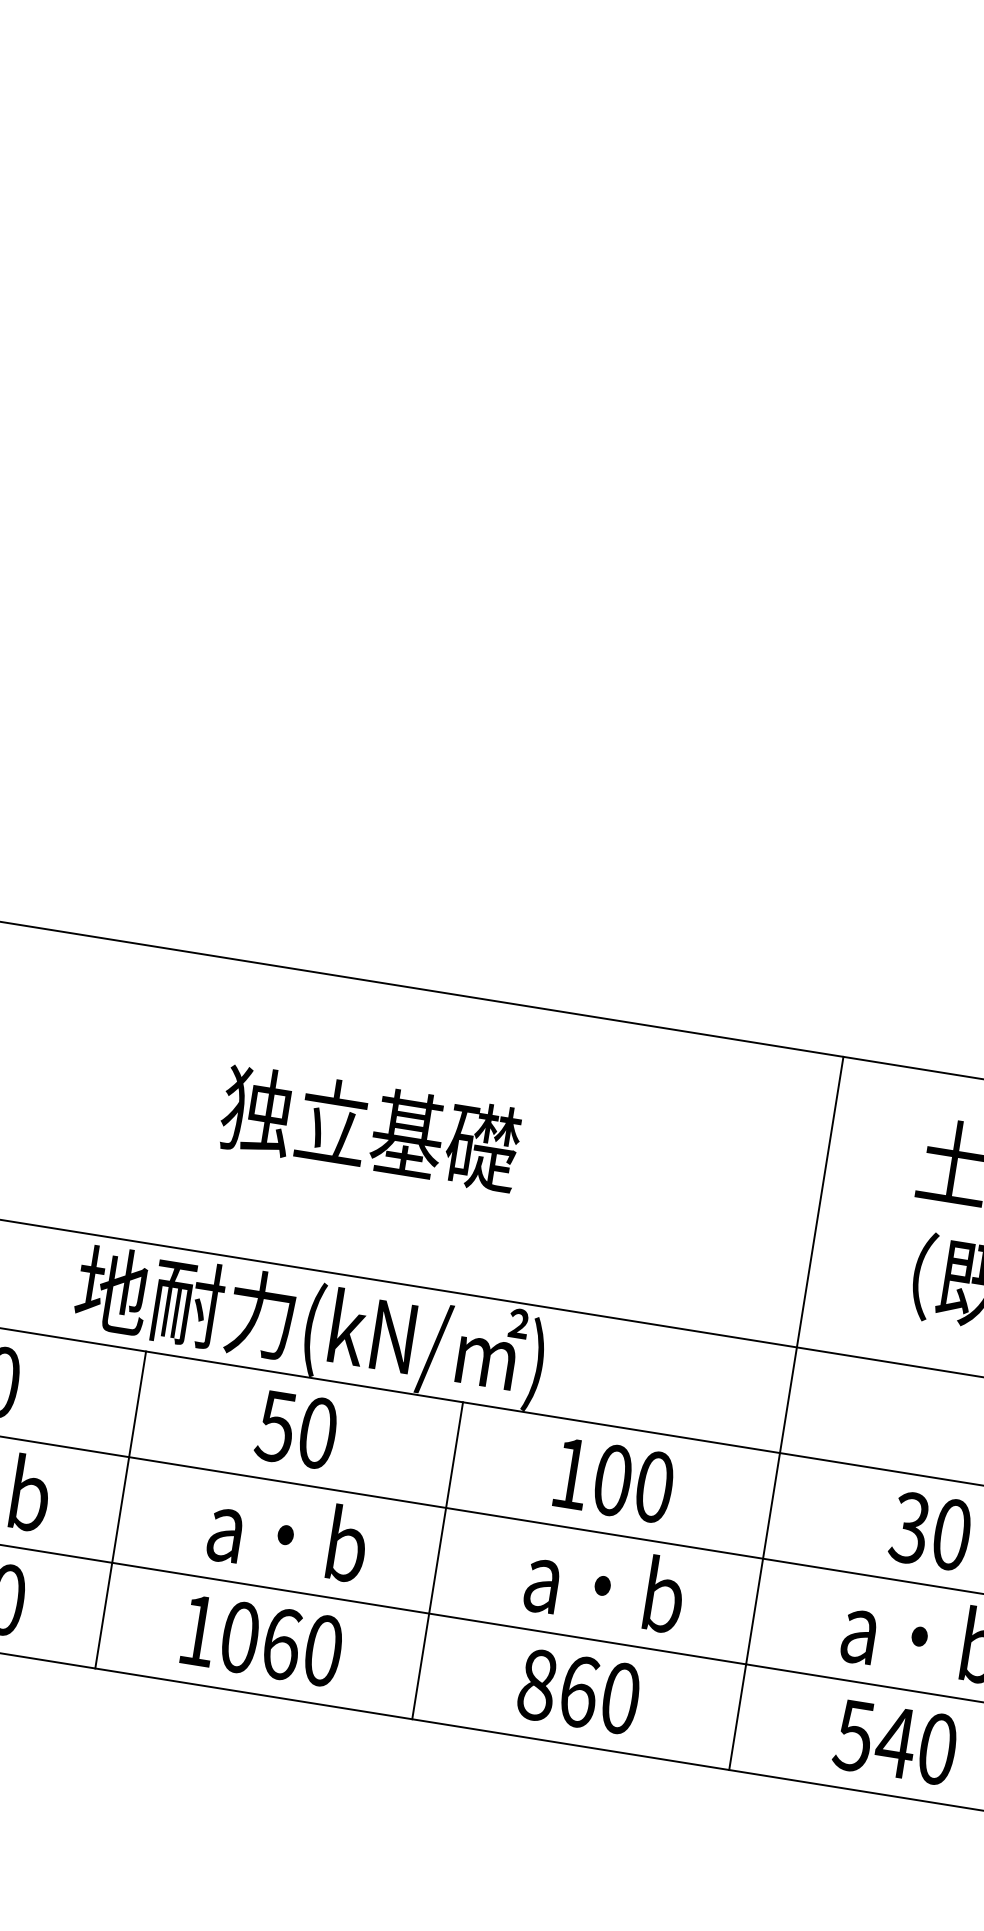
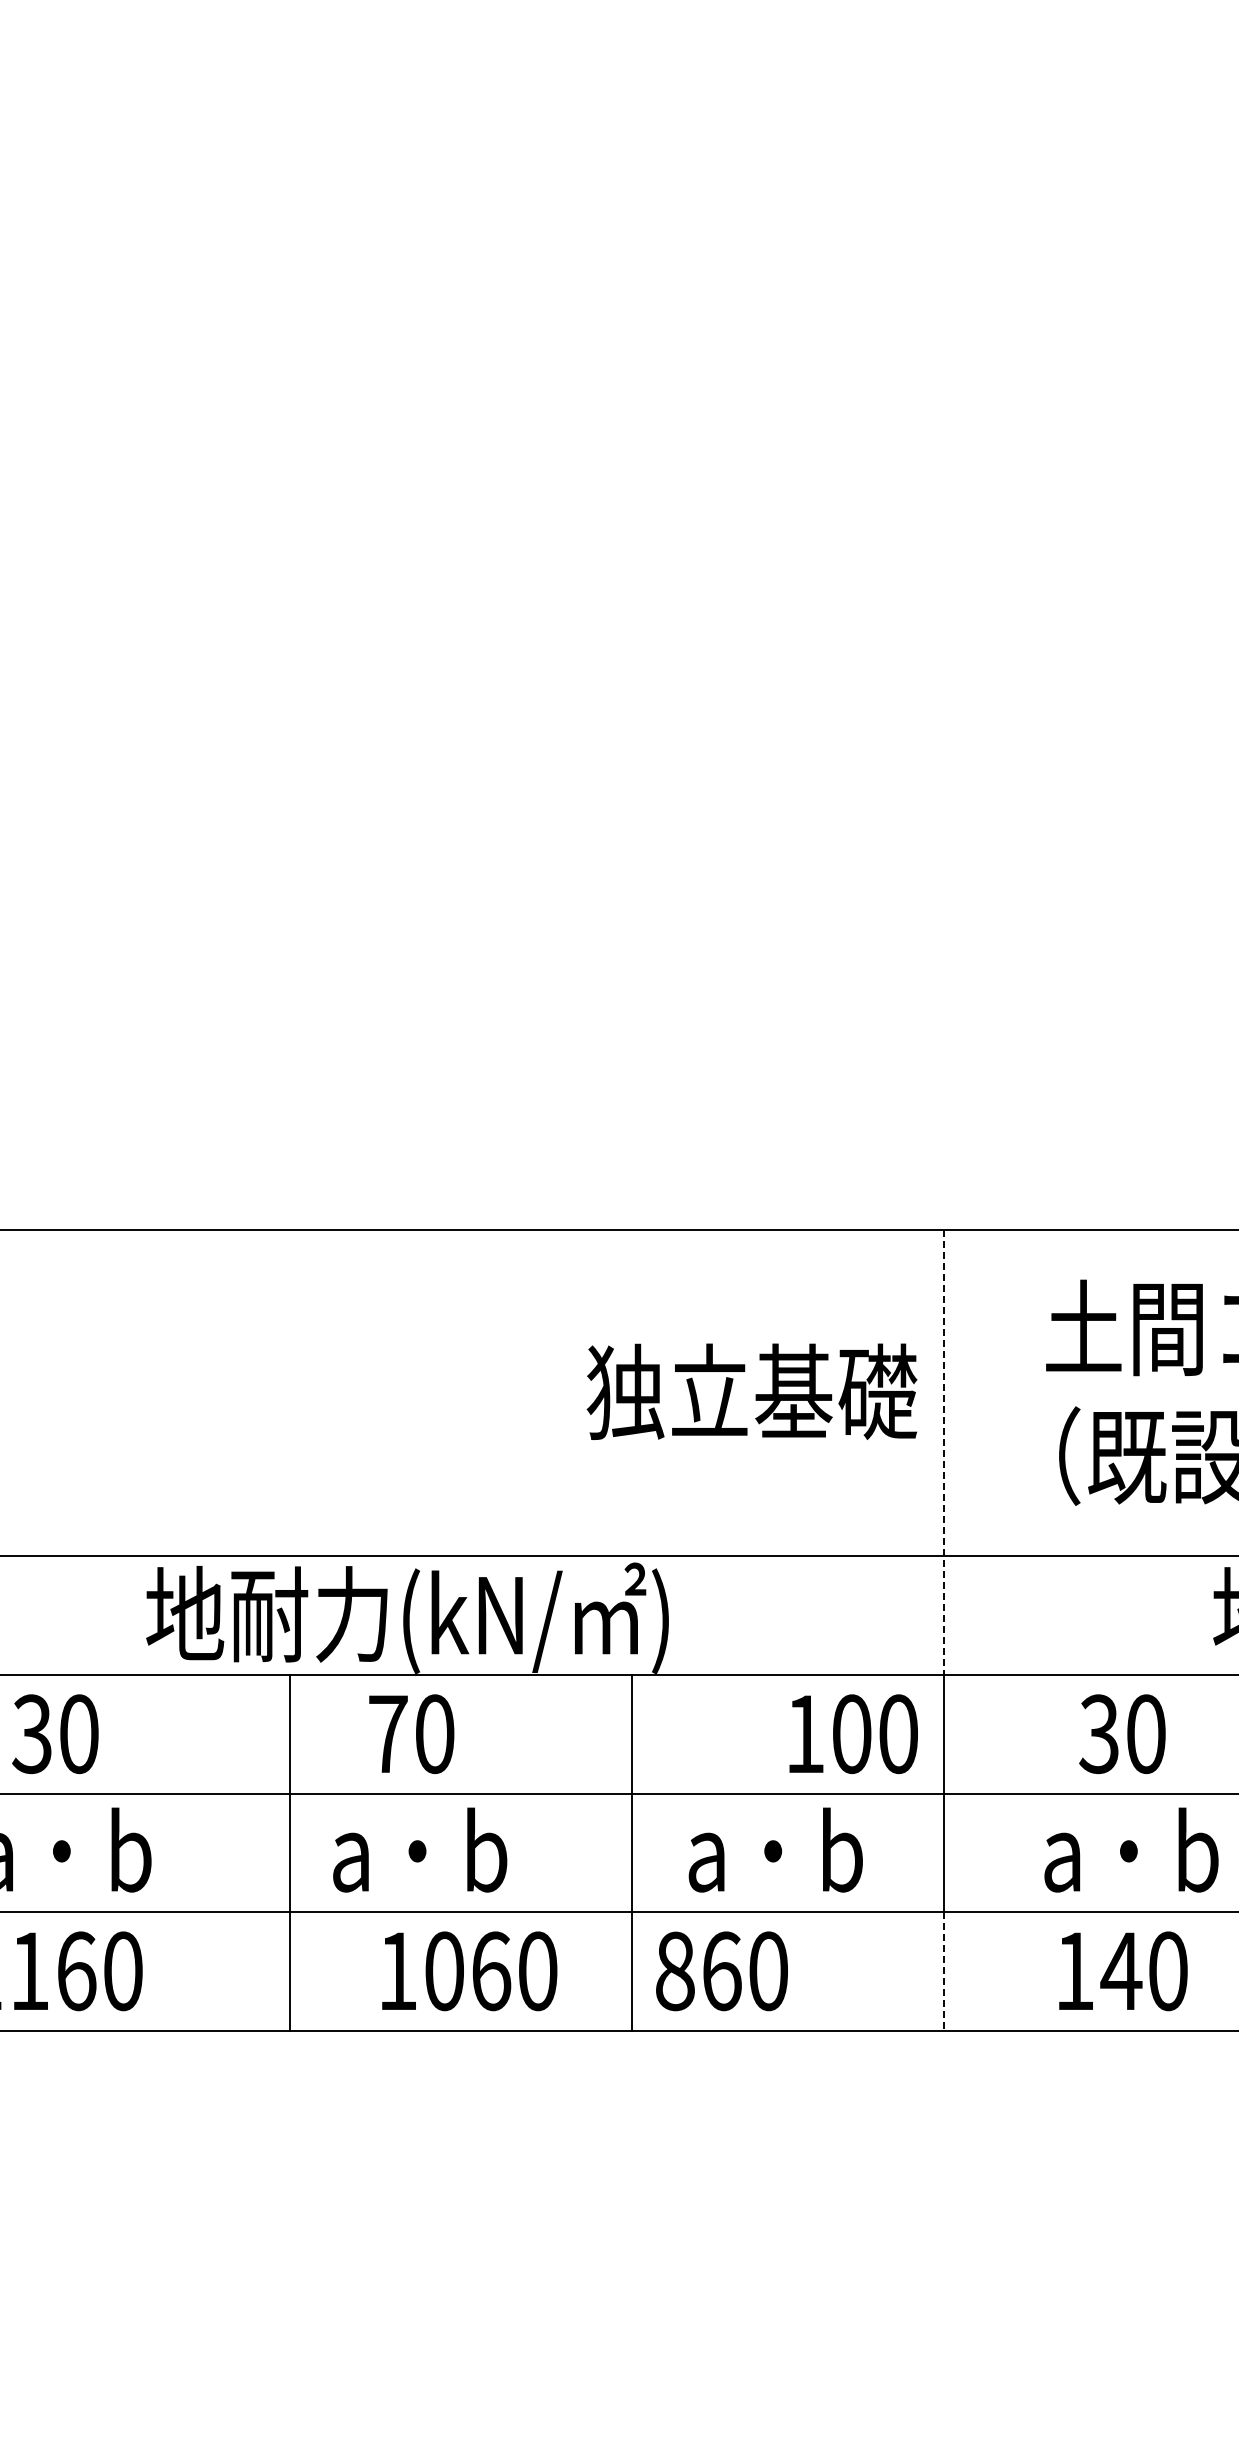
text: (370, 1128) -> (751, 1391), moved
line: (811, 1255) -> (943, 1453), solid -> dashed
text: (275, 1426) -> (387, 1734), 50 -> 70
text: (614, 1480) -> (853, 1733), moved
line: (120, 1509) -> (289, 1852), moved
line: (437, 1560) -> (632, 1852), moved
text: (262, 1641) -> (469, 1971), moved
text: (578, 1691) -> (721, 1971), moved
line: (737, 1717) -> (943, 1971), solid -> dashed
text: (853, 1735) -> (1073, 1971), 540 -> 140

